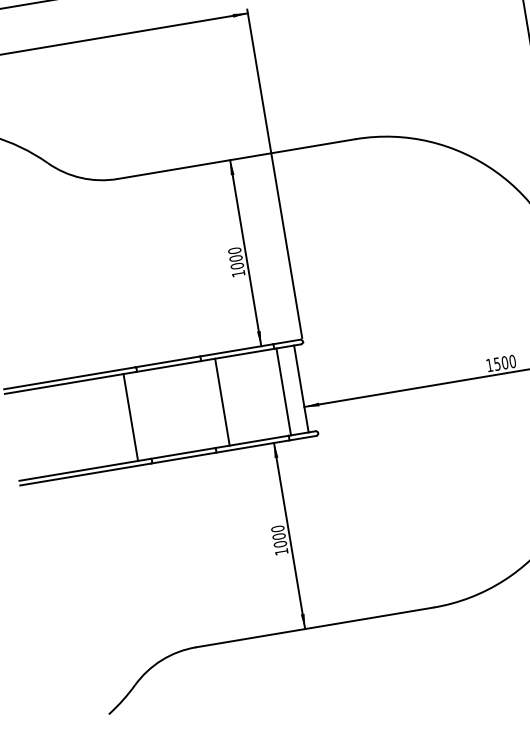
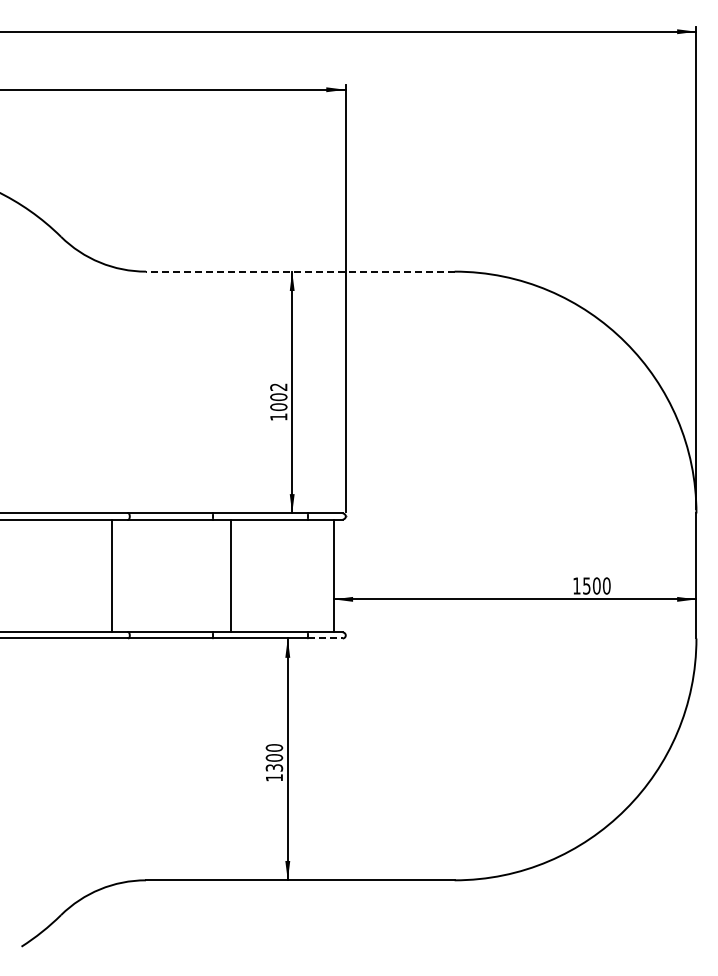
line: (235, 159) -> (299, 271), solid -> dashed
text: (234, 251) -> (278, 387), 1000 -> 1002
line: (283, 391) -> (310, 575), removed
line: (303, 438) -> (325, 638), solid -> dashed
text: (280, 543) -> (274, 767), 1000 -> 1300

